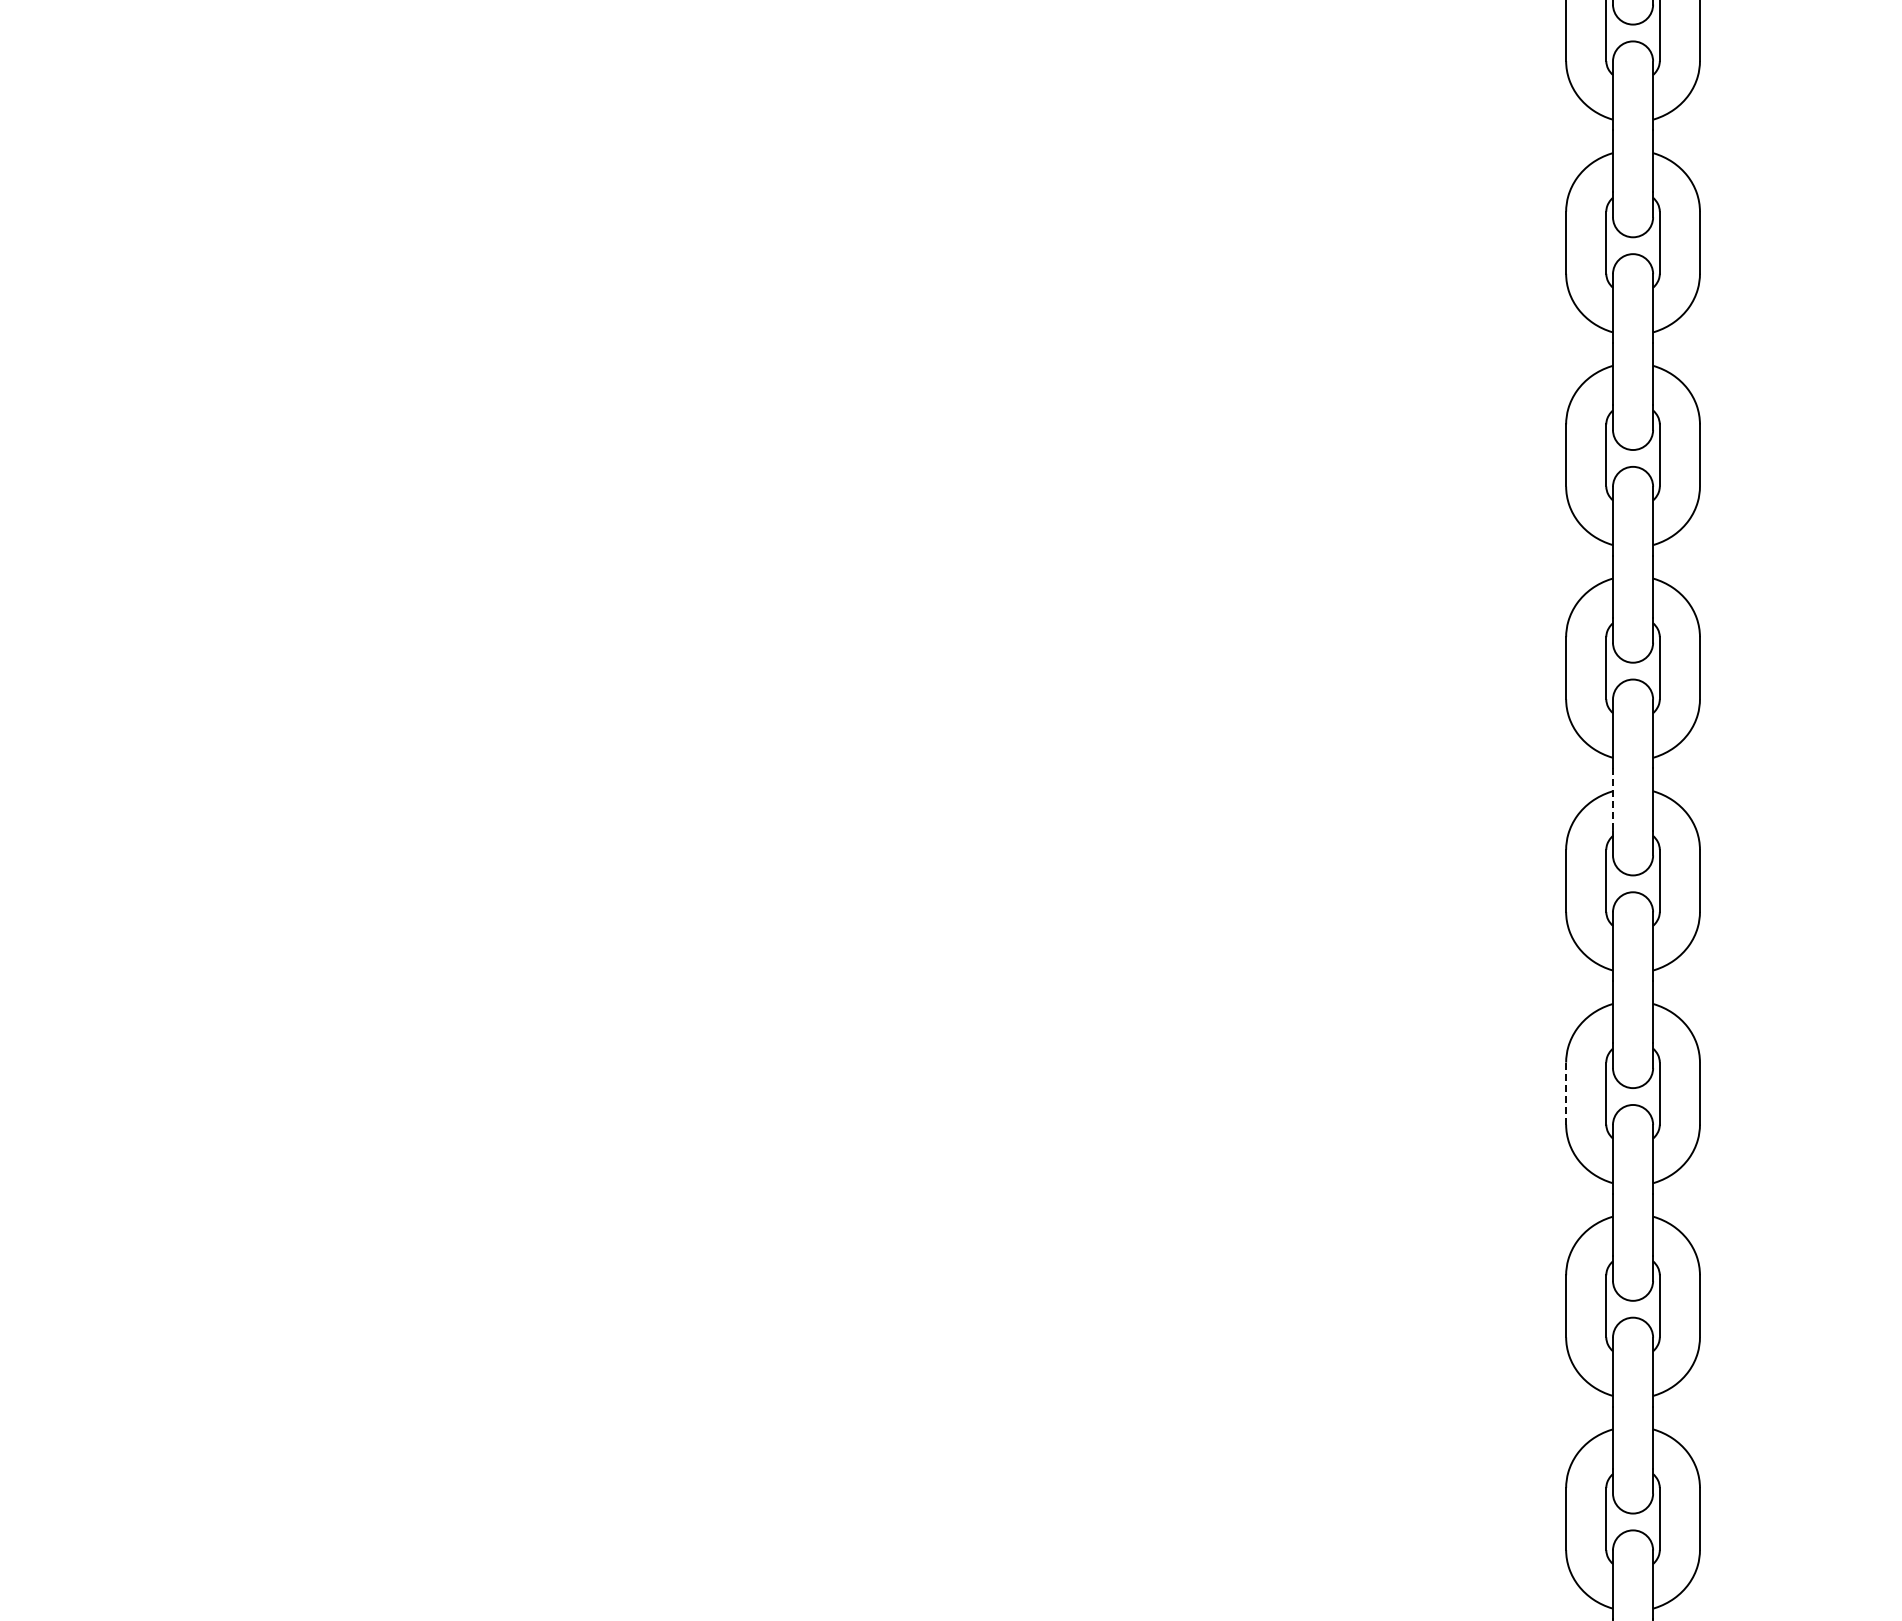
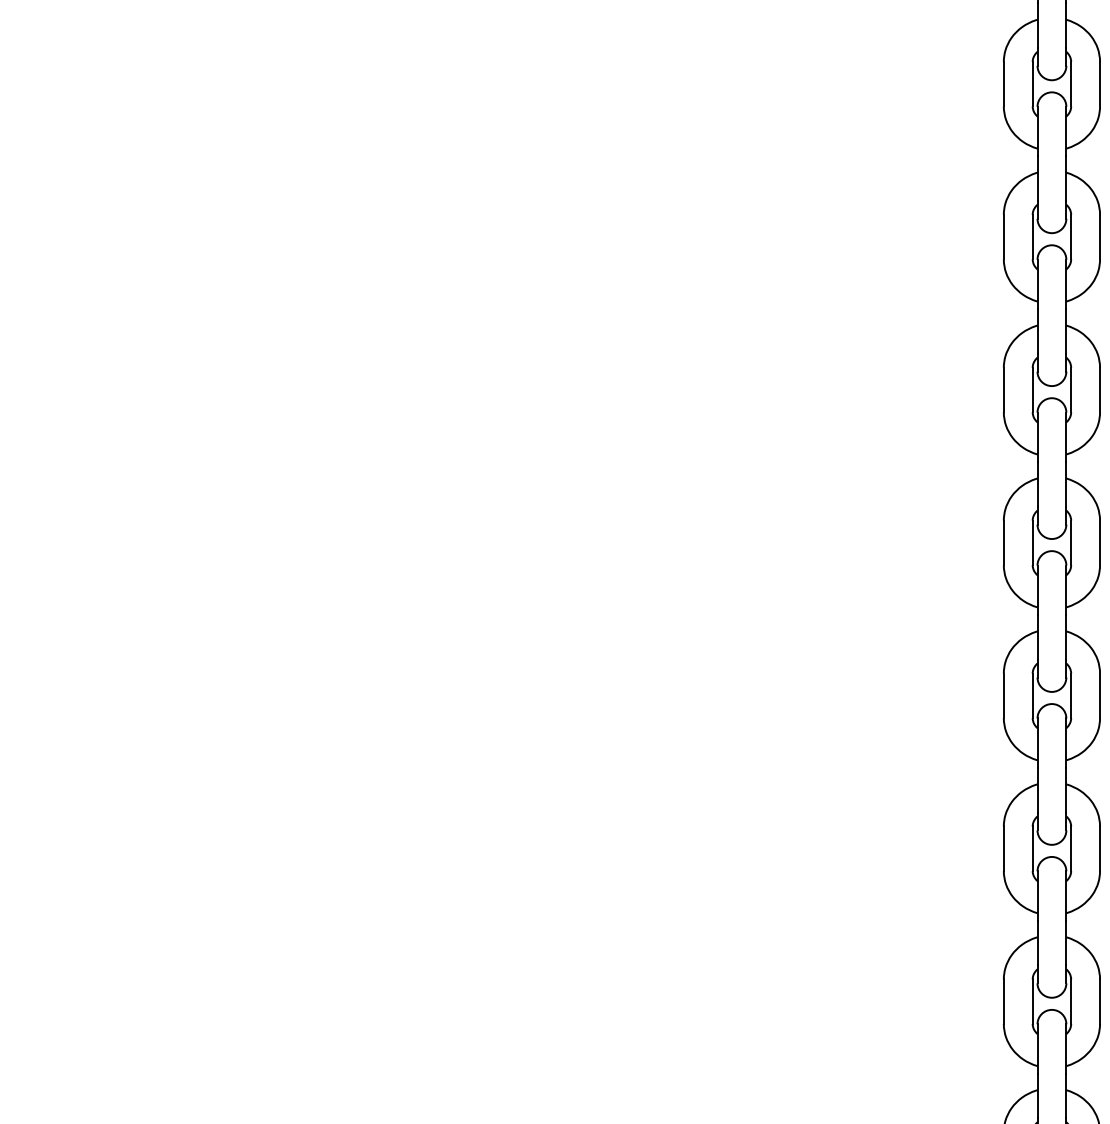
line: (1612, 799) -> (1037, 484), dashed -> solid
line: (1566, 1094) -> (1004, 696), dashed -> solid

